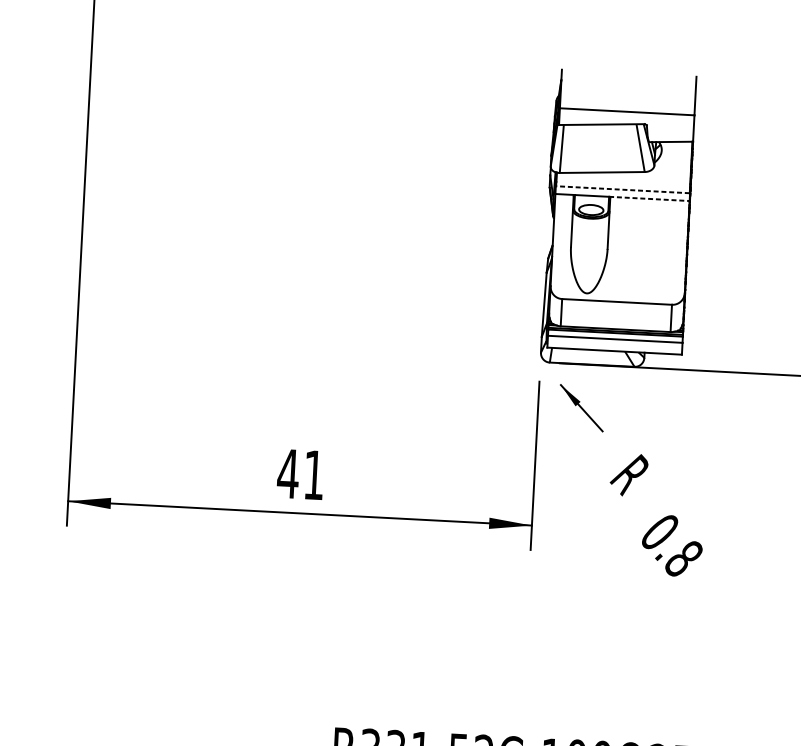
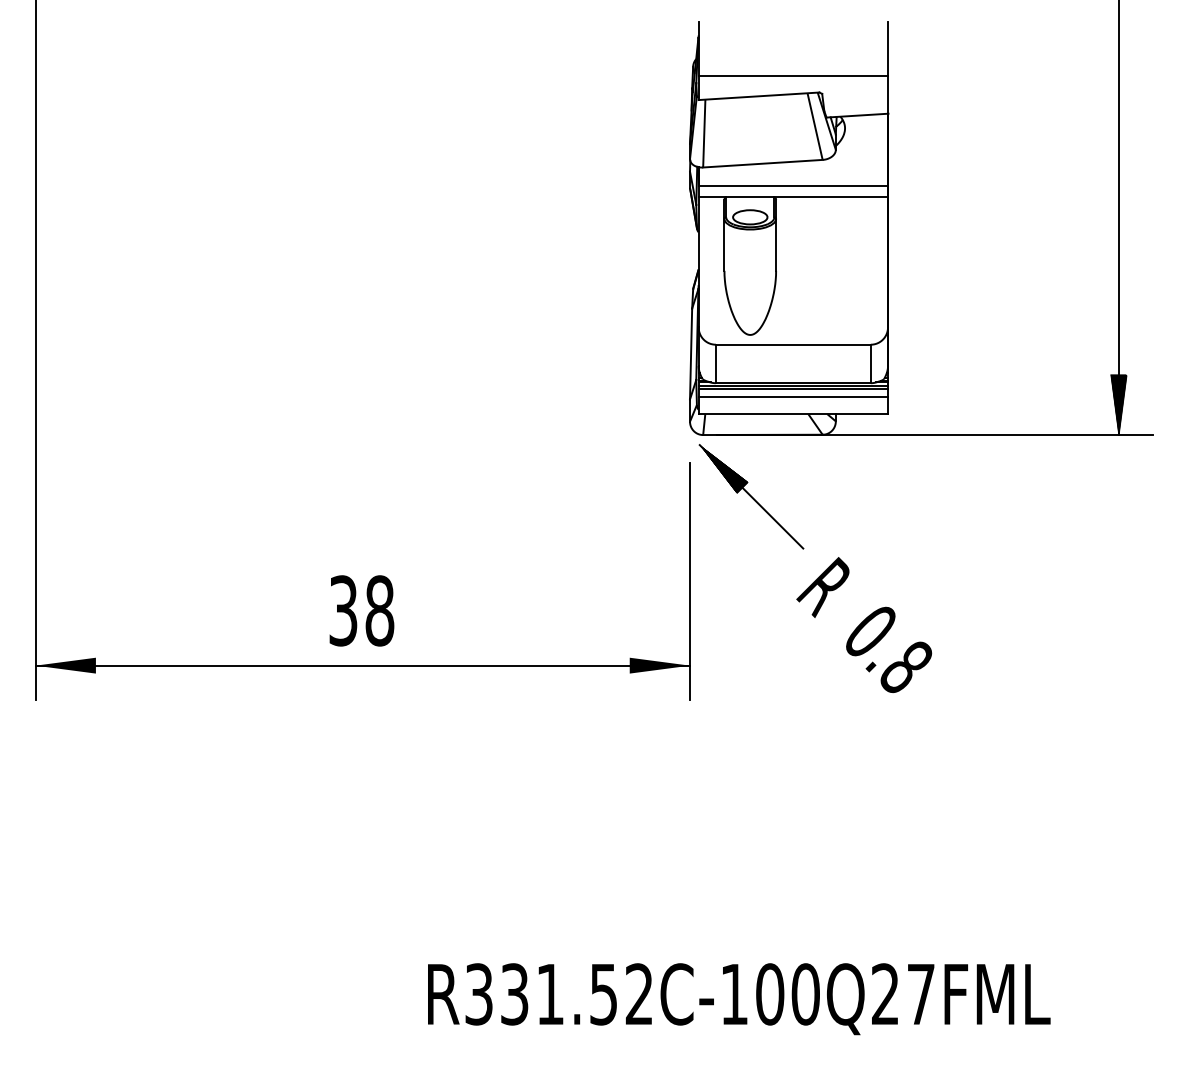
line: (622, 189) -> (792, 186), dashed -> solid
line: (649, 199) -> (831, 197), dashed -> solid
part: (581, 407) -> (751, 496), size x1.67
text: (301, 474) -> (361, 610), 41 -> 38
text: (672, 545) -> (889, 649), moved

